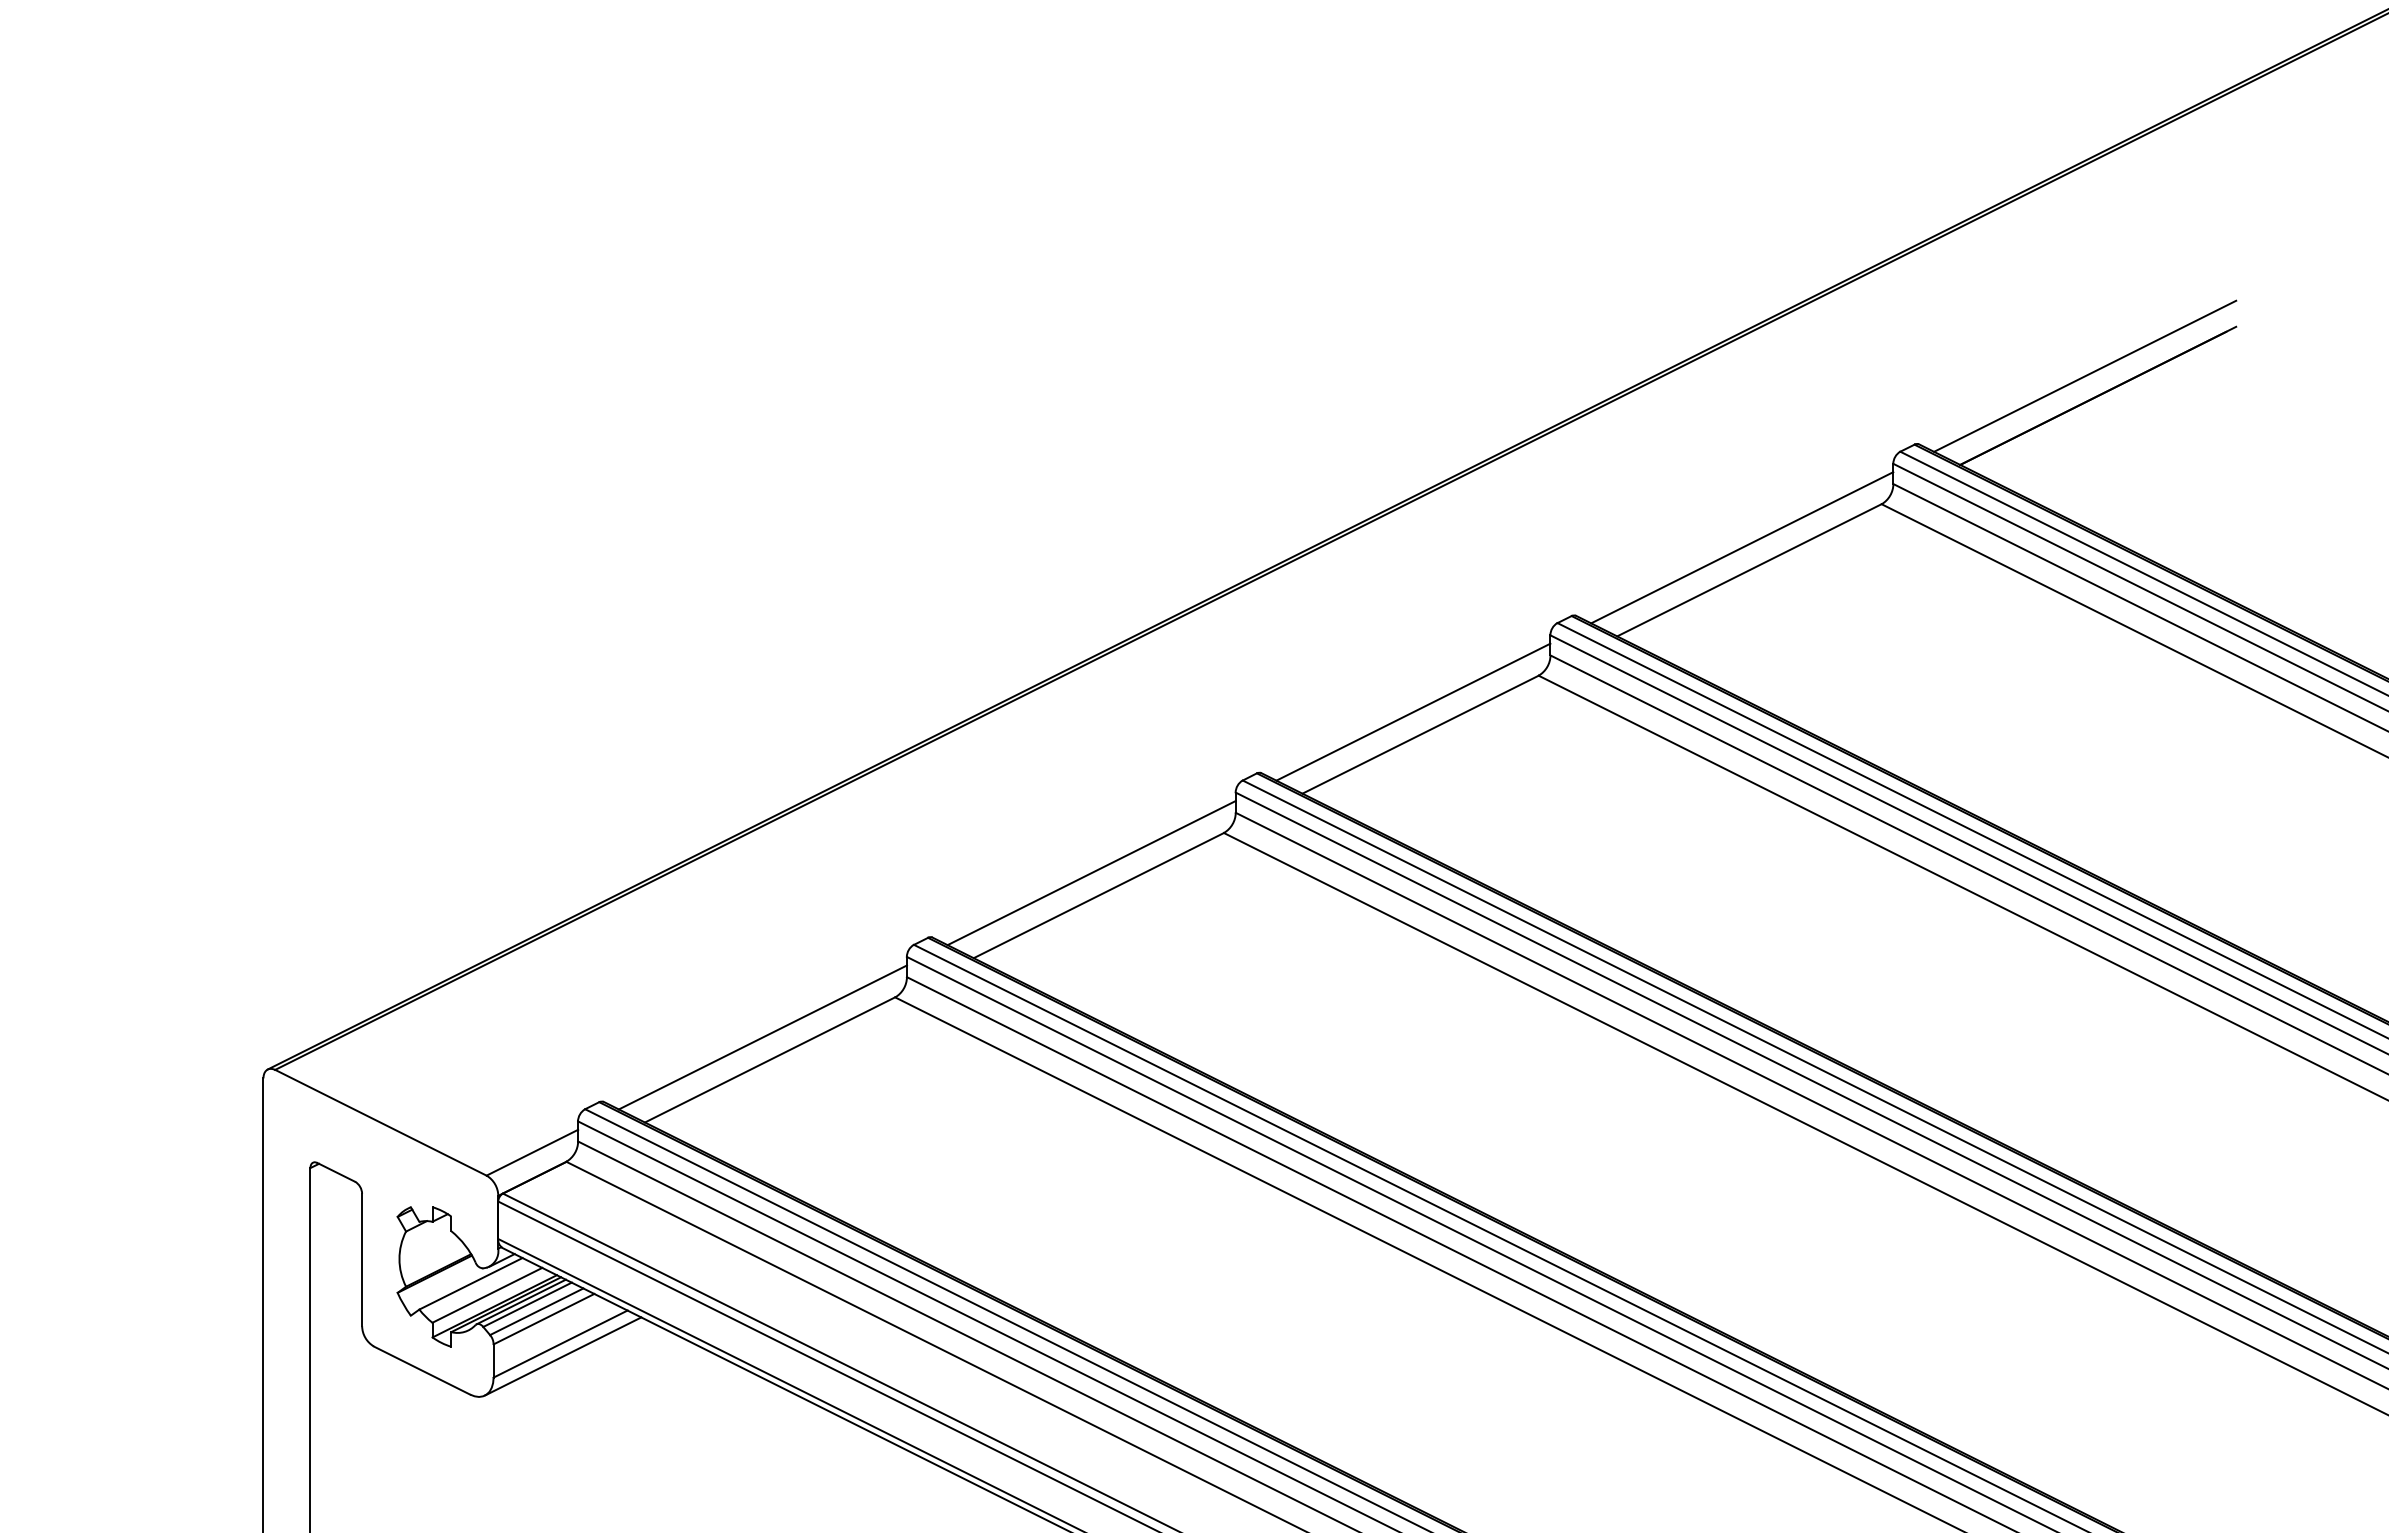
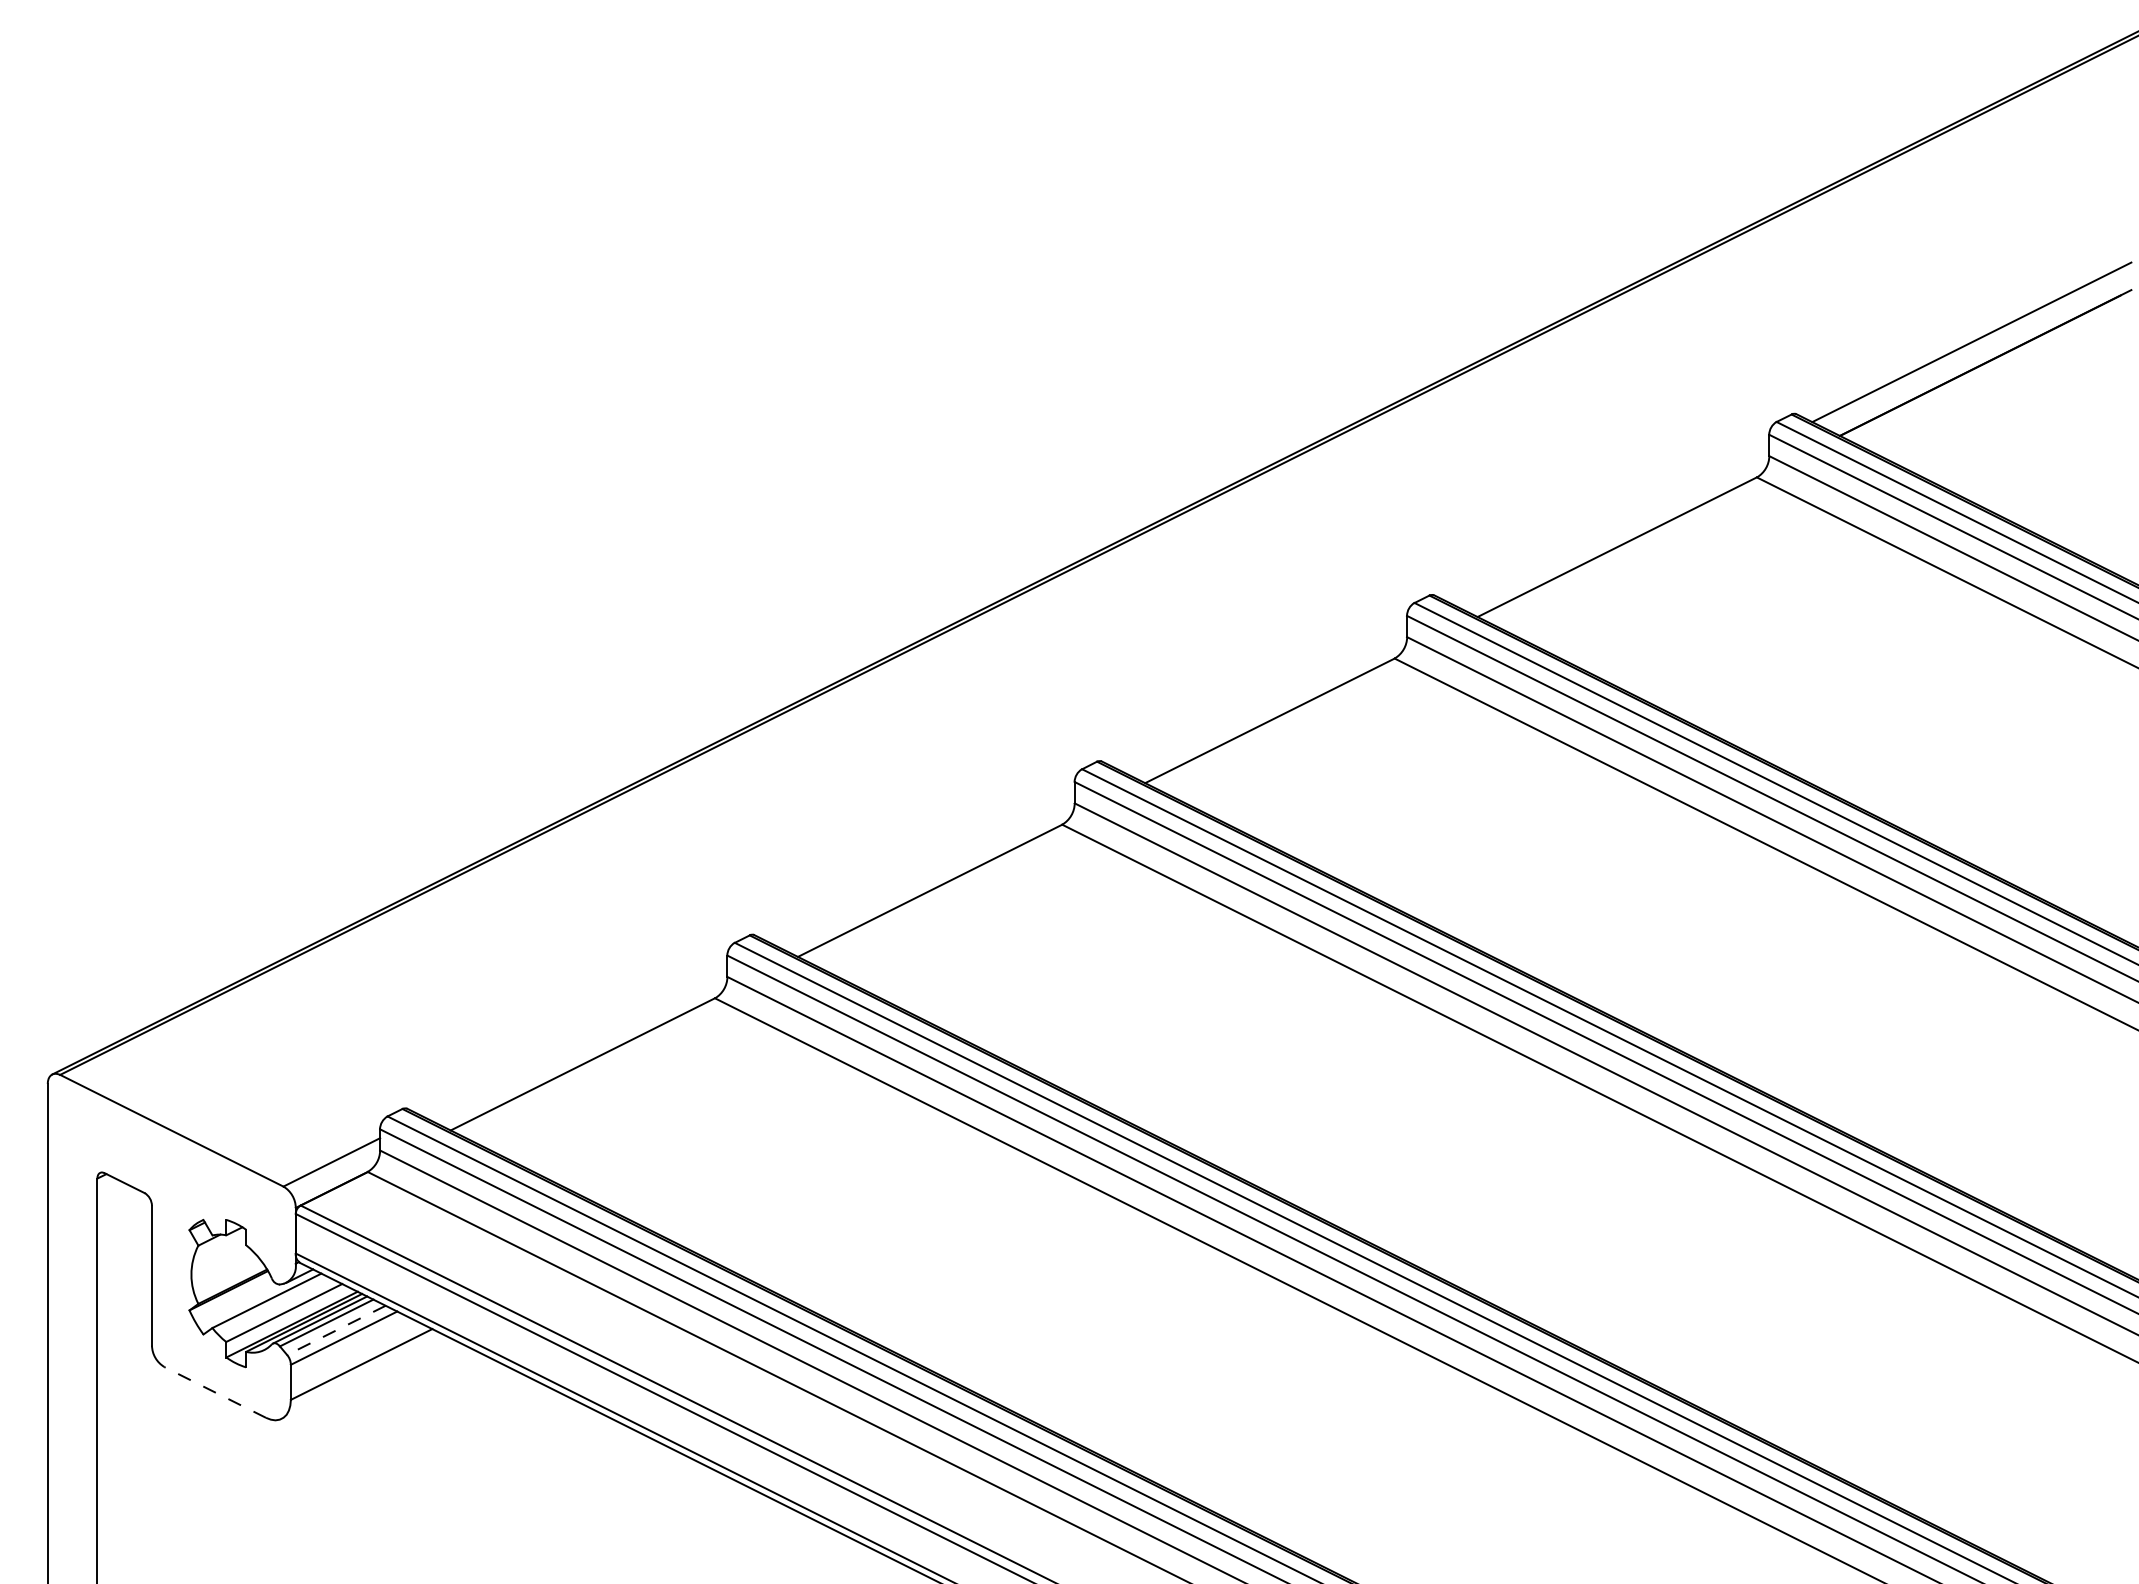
line: (1742, 547) -> (1609, 523), removed
line: (1413, 711) -> (1262, 696), removed
line: (1091, 873) -> (922, 867), removed
line: (762, 1037) -> (574, 1040), removed
line: (536, 1311) -> (336, 1330), solid -> dashed
line: (563, 1356) -> (364, 1377), removed
line: (421, 1370) -> (214, 1392), solid -> dashed

